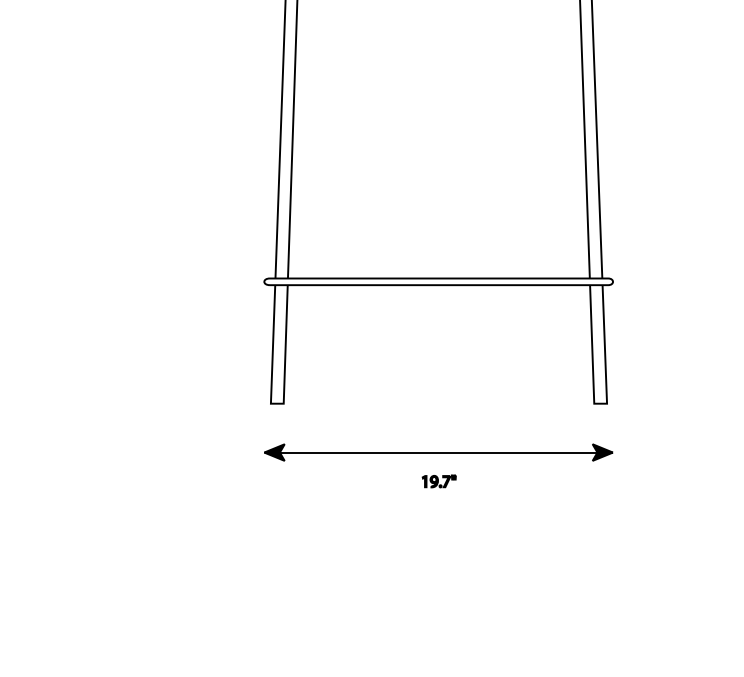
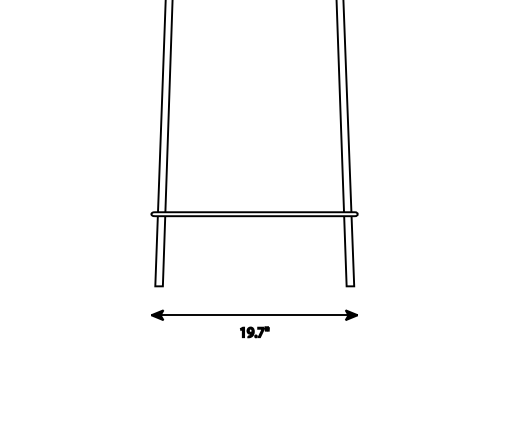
part: (438, 481) -> (254, 332), size x1.43

